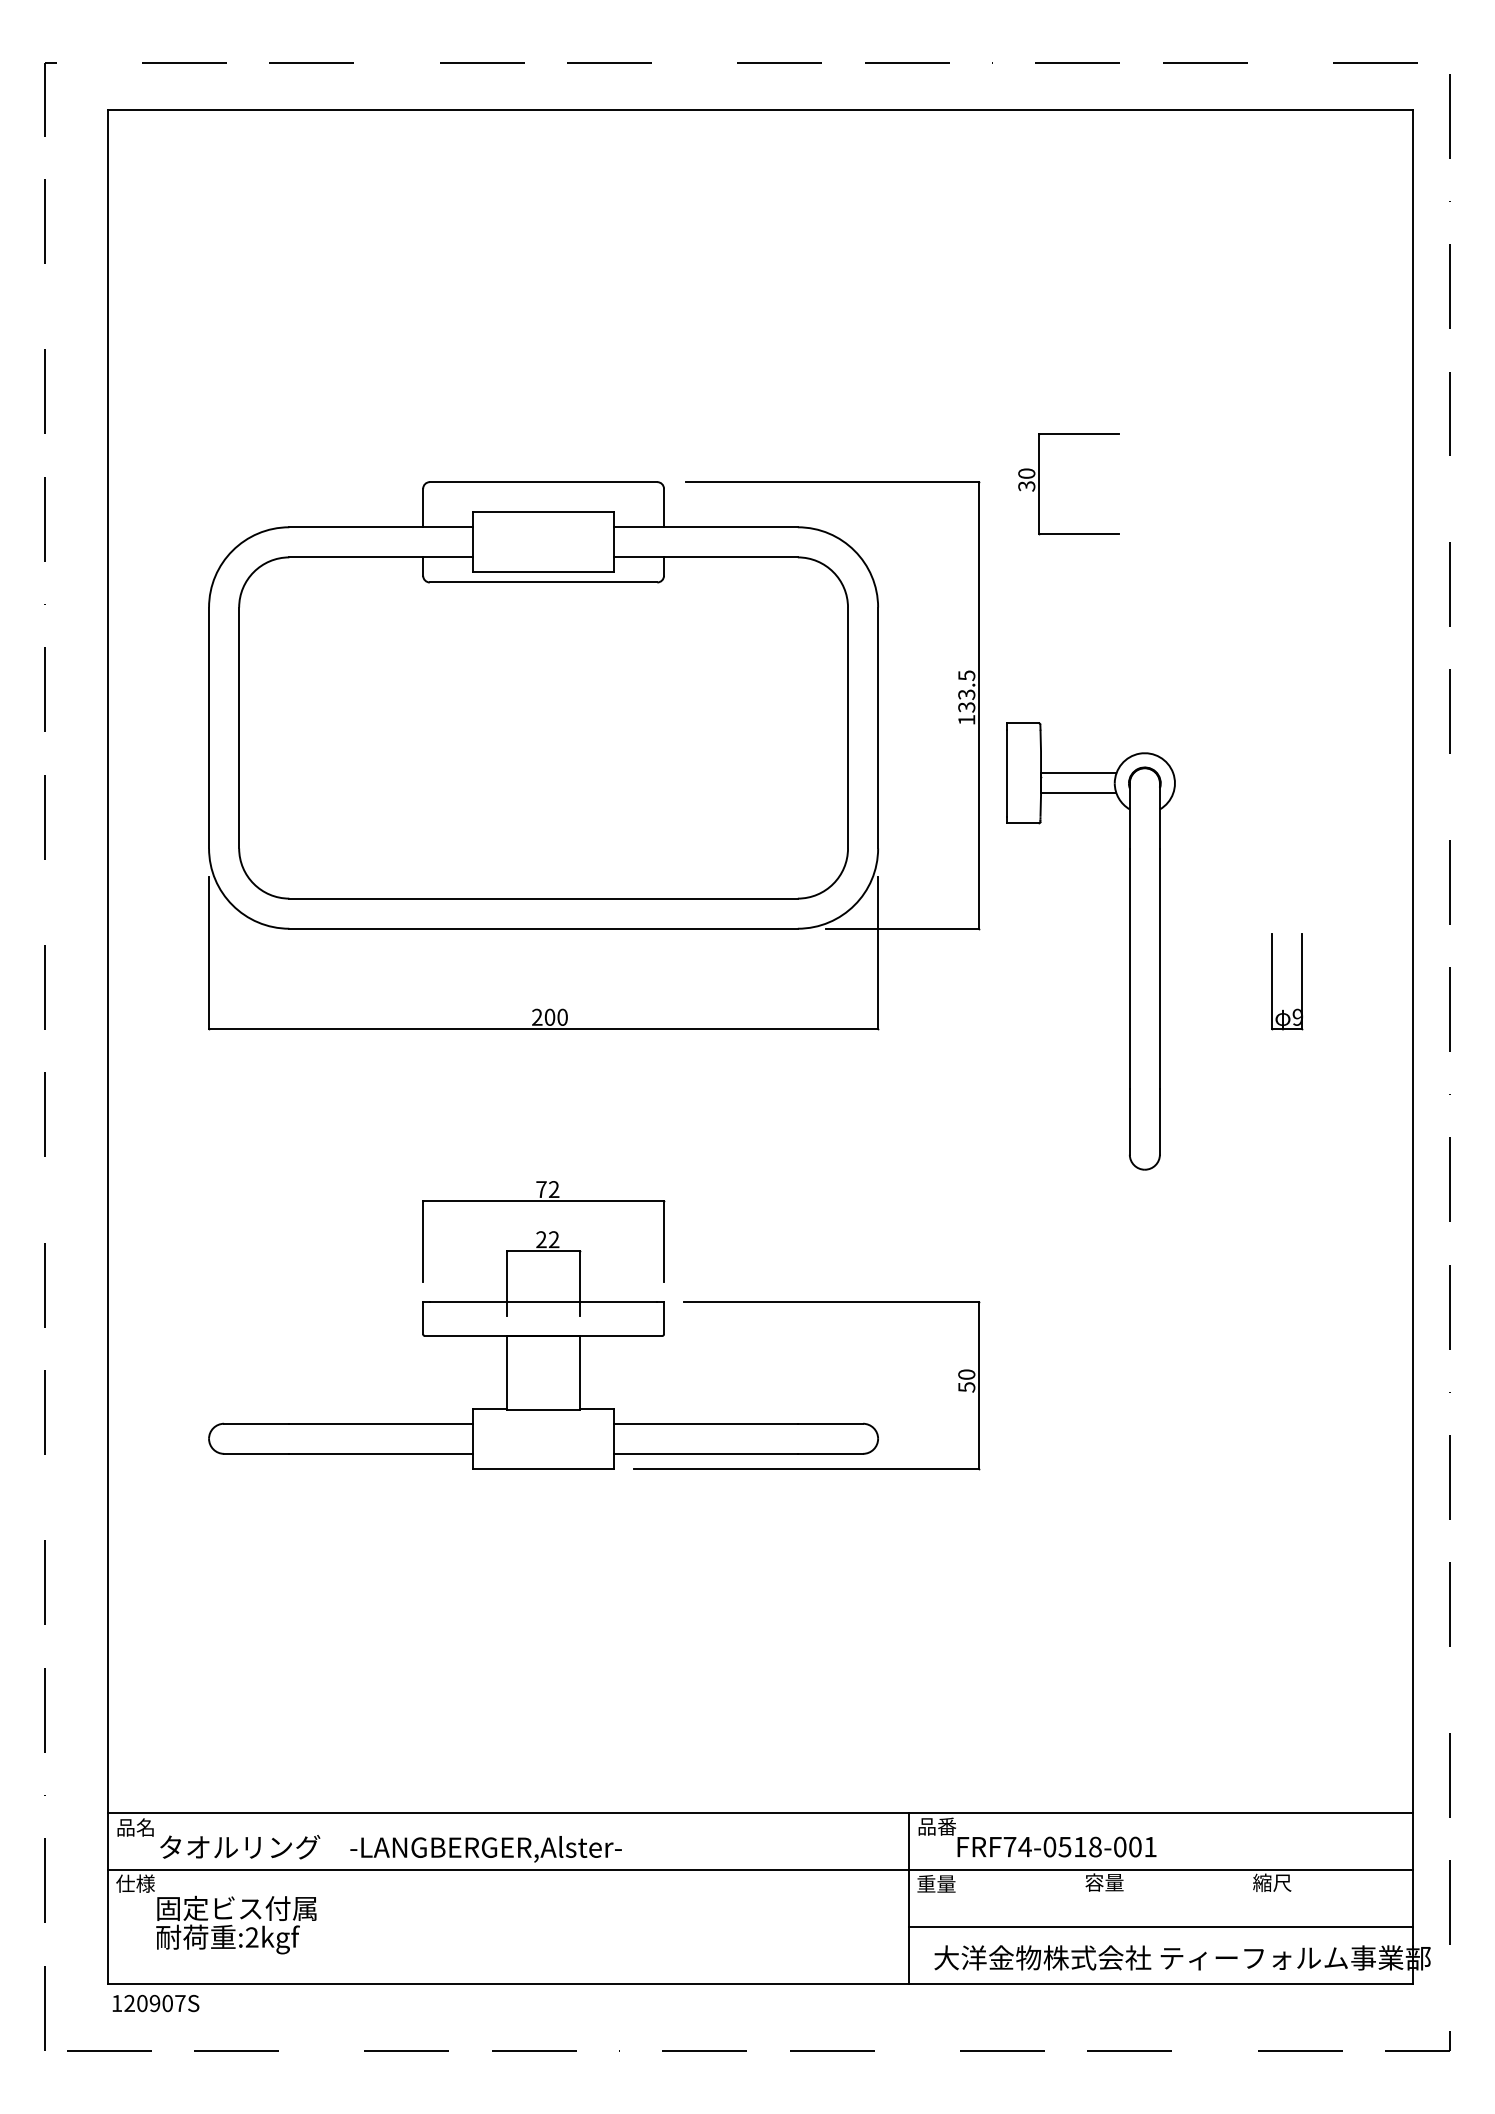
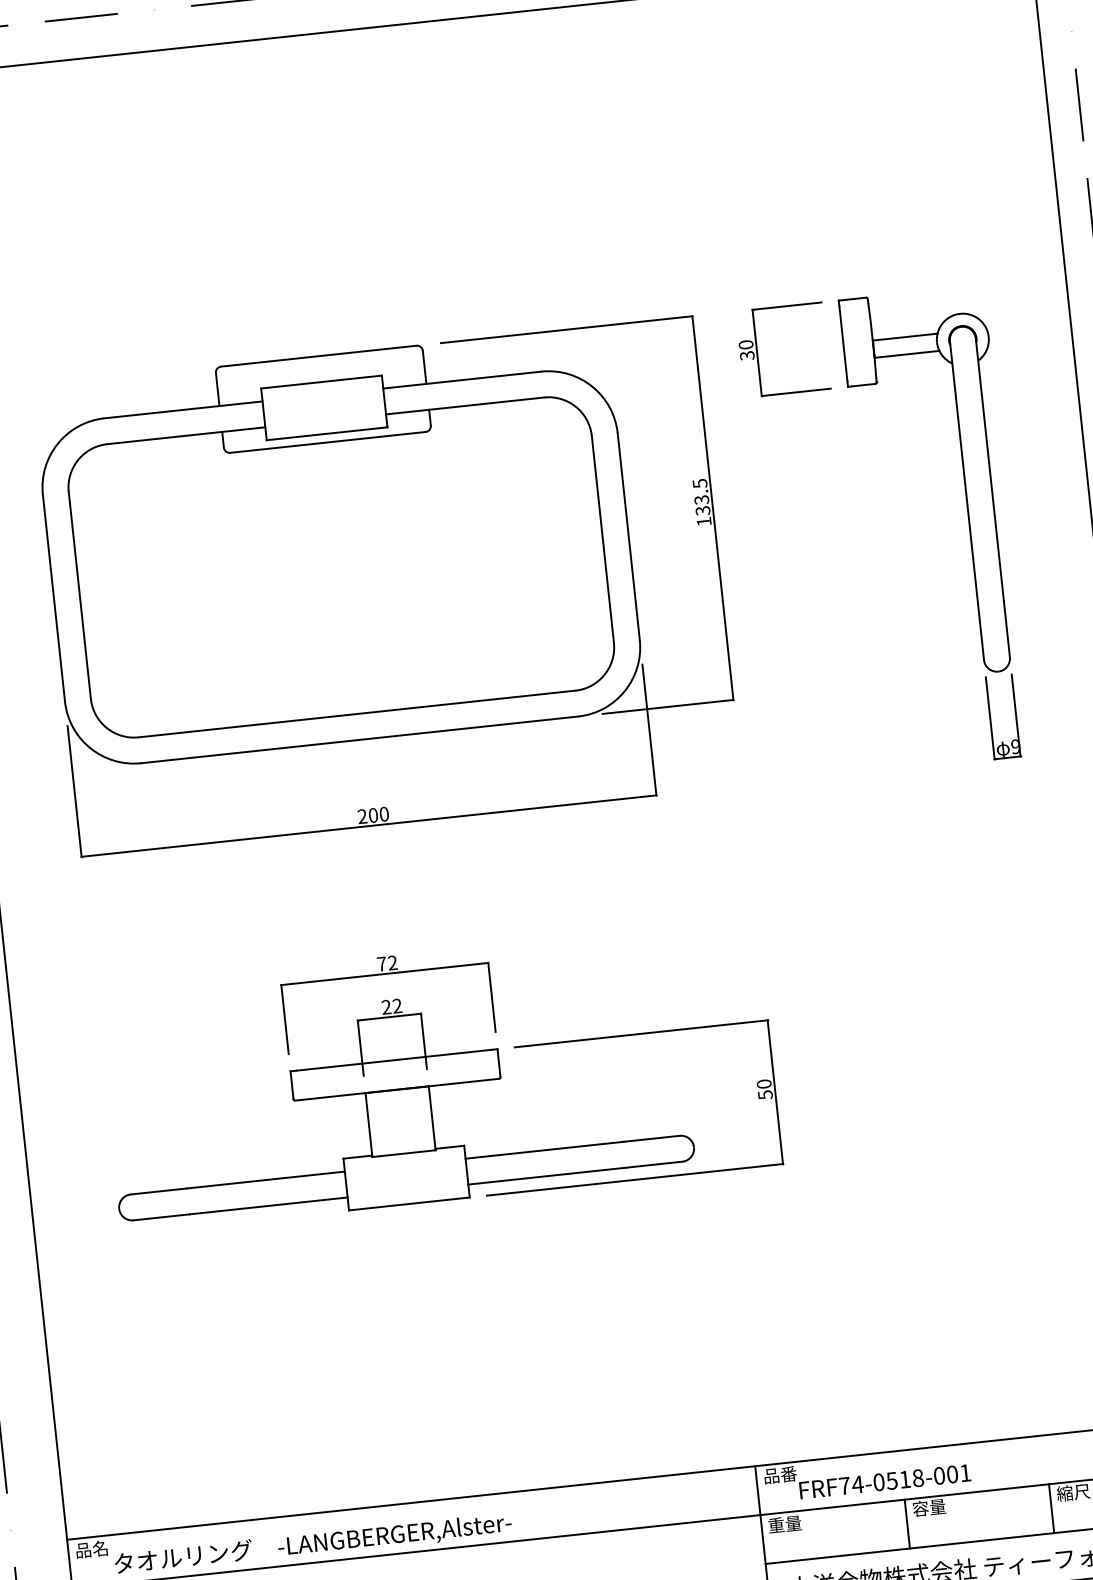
part: (1039, 484) -> (758, 353), moved
part: (1129, 946) -> (964, 481), moved
line: (1077, 1898) -> (907, 1523), added
line: (1245, 1898) -> (1051, 1508), added

